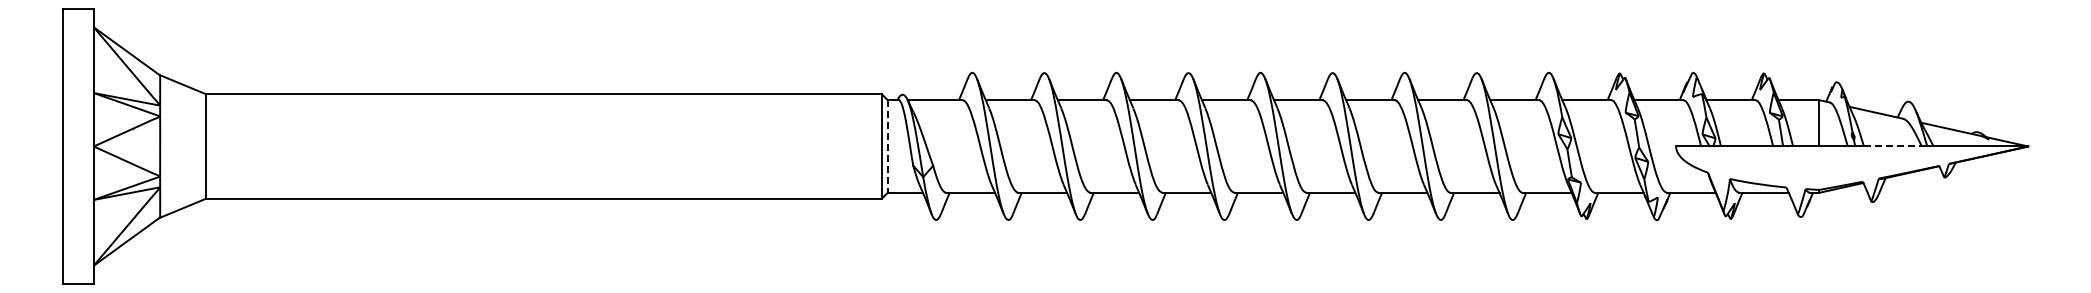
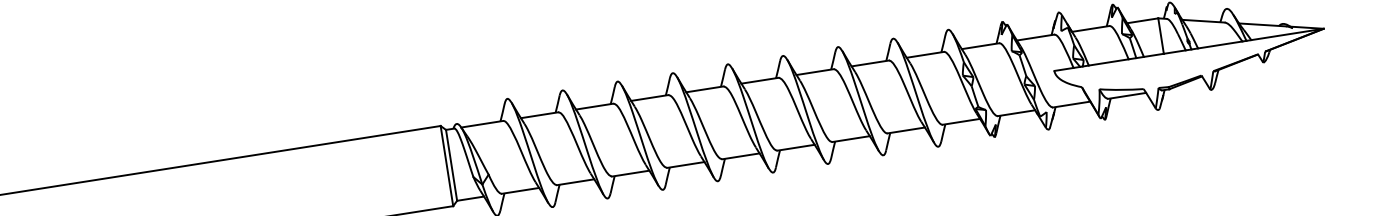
line: (887, 146) -> (451, 165), dashed -> solid
line: (1893, 146) -> (1220, 44), dashed -> solid

